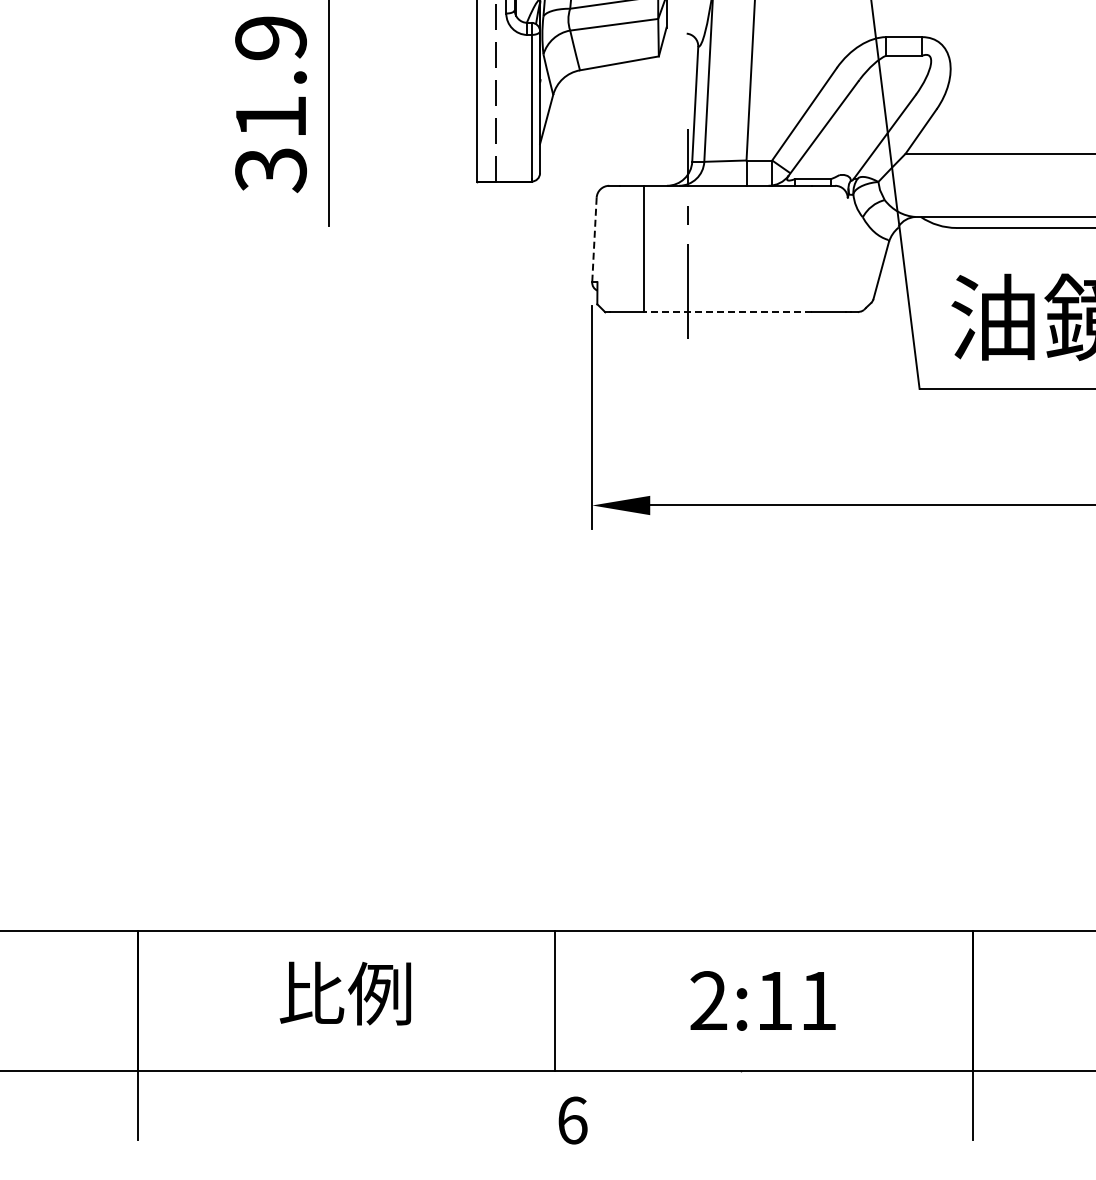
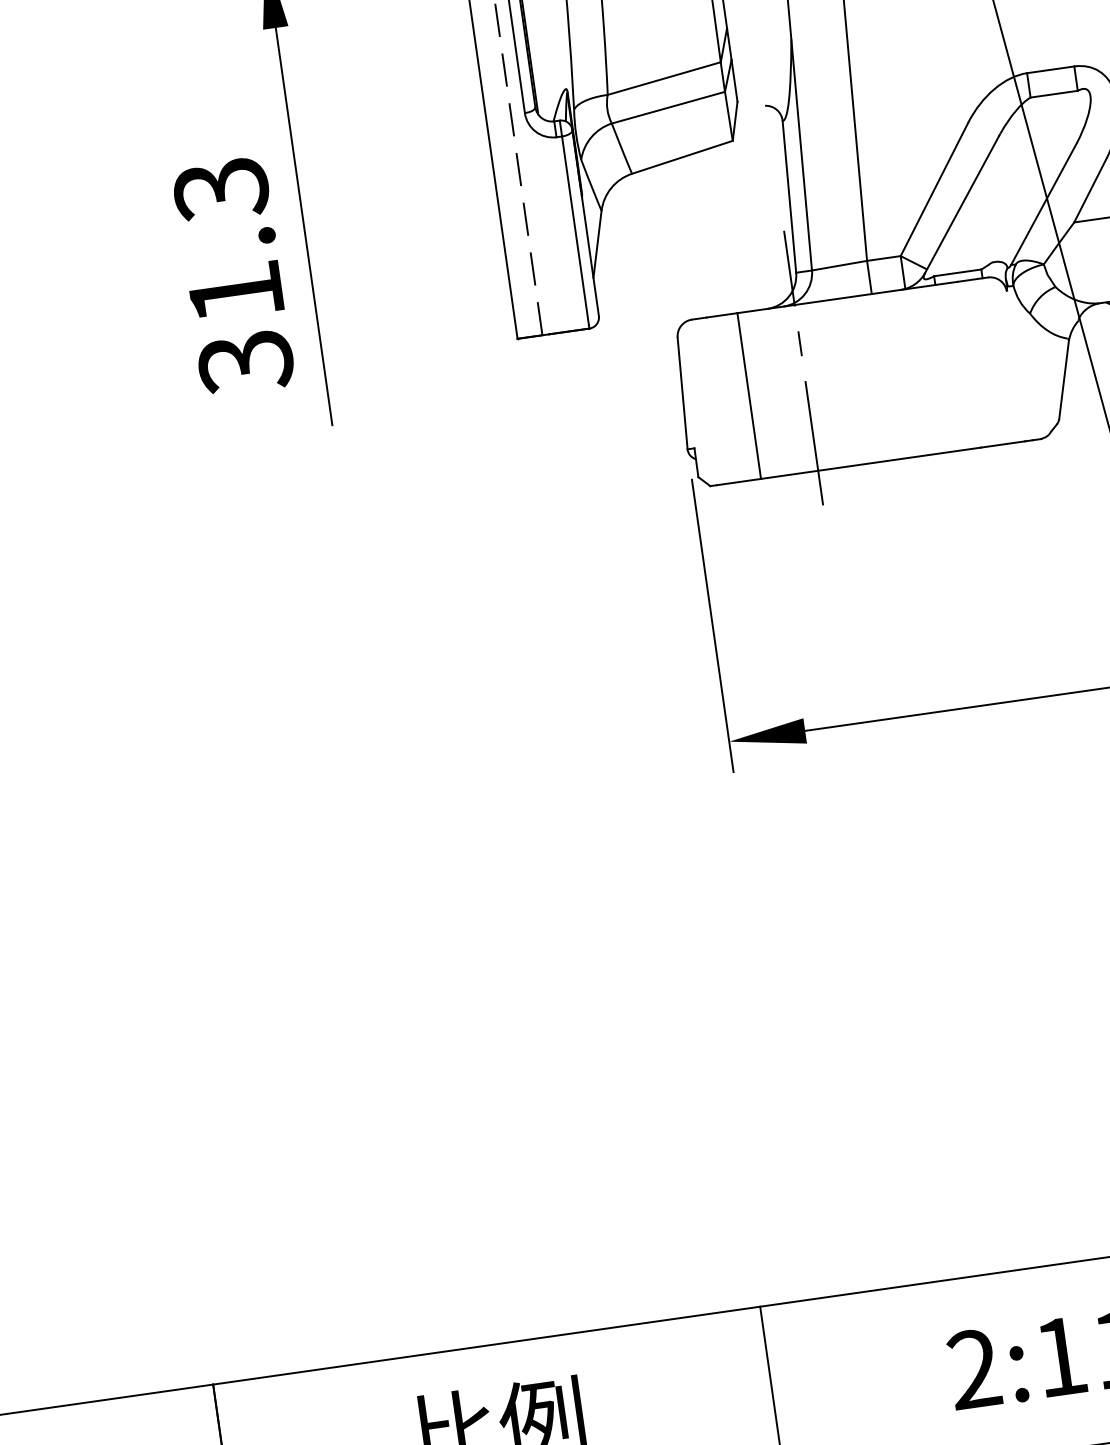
text: (270, 38) -> (220, 189), 31.9 -> 31.3
line: (594, 240) -> (682, 394), dashed -> solid
line: (727, 312) -> (870, 463), dashed -> solid

